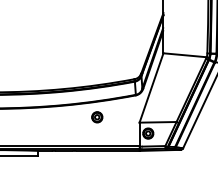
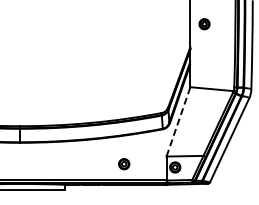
line: (151, 87) -> (178, 121), solid -> dashed
part: (97, 117) -> (124, 164), moved

